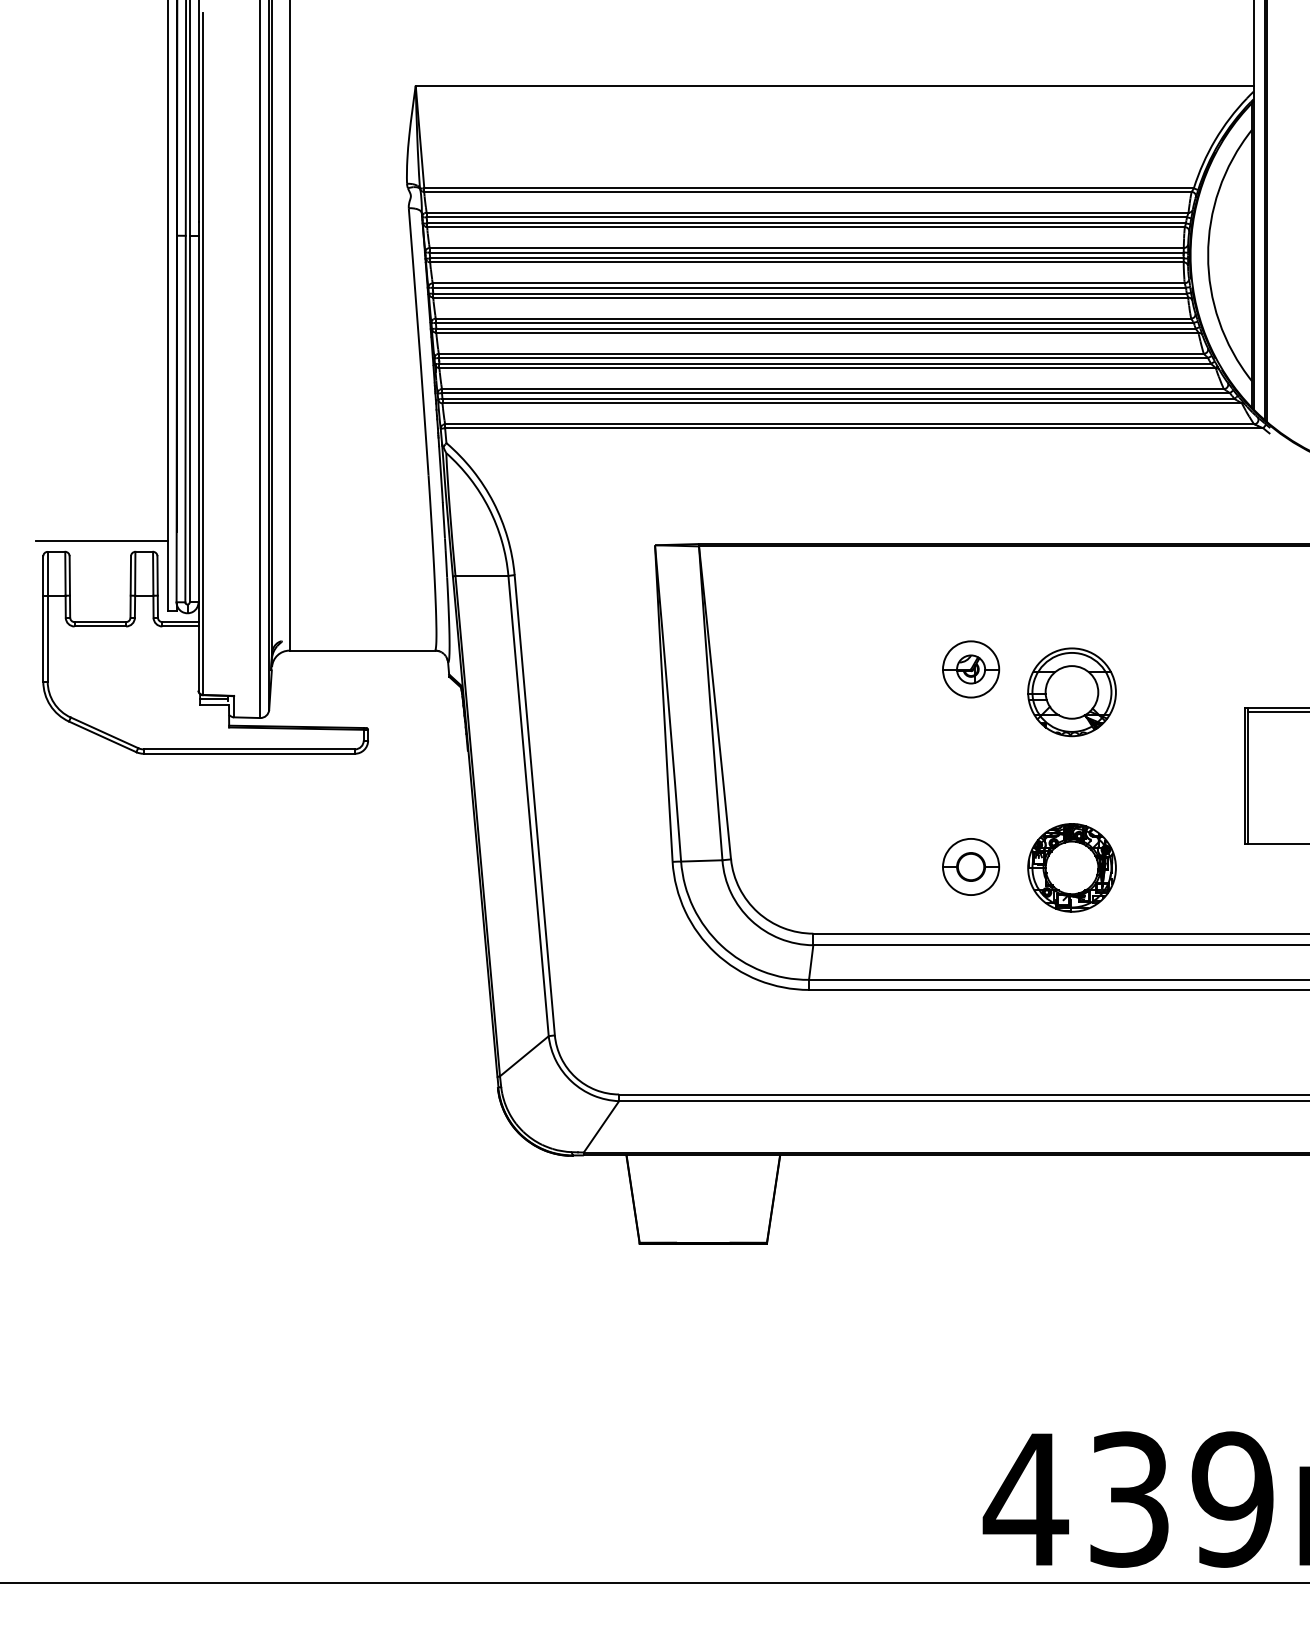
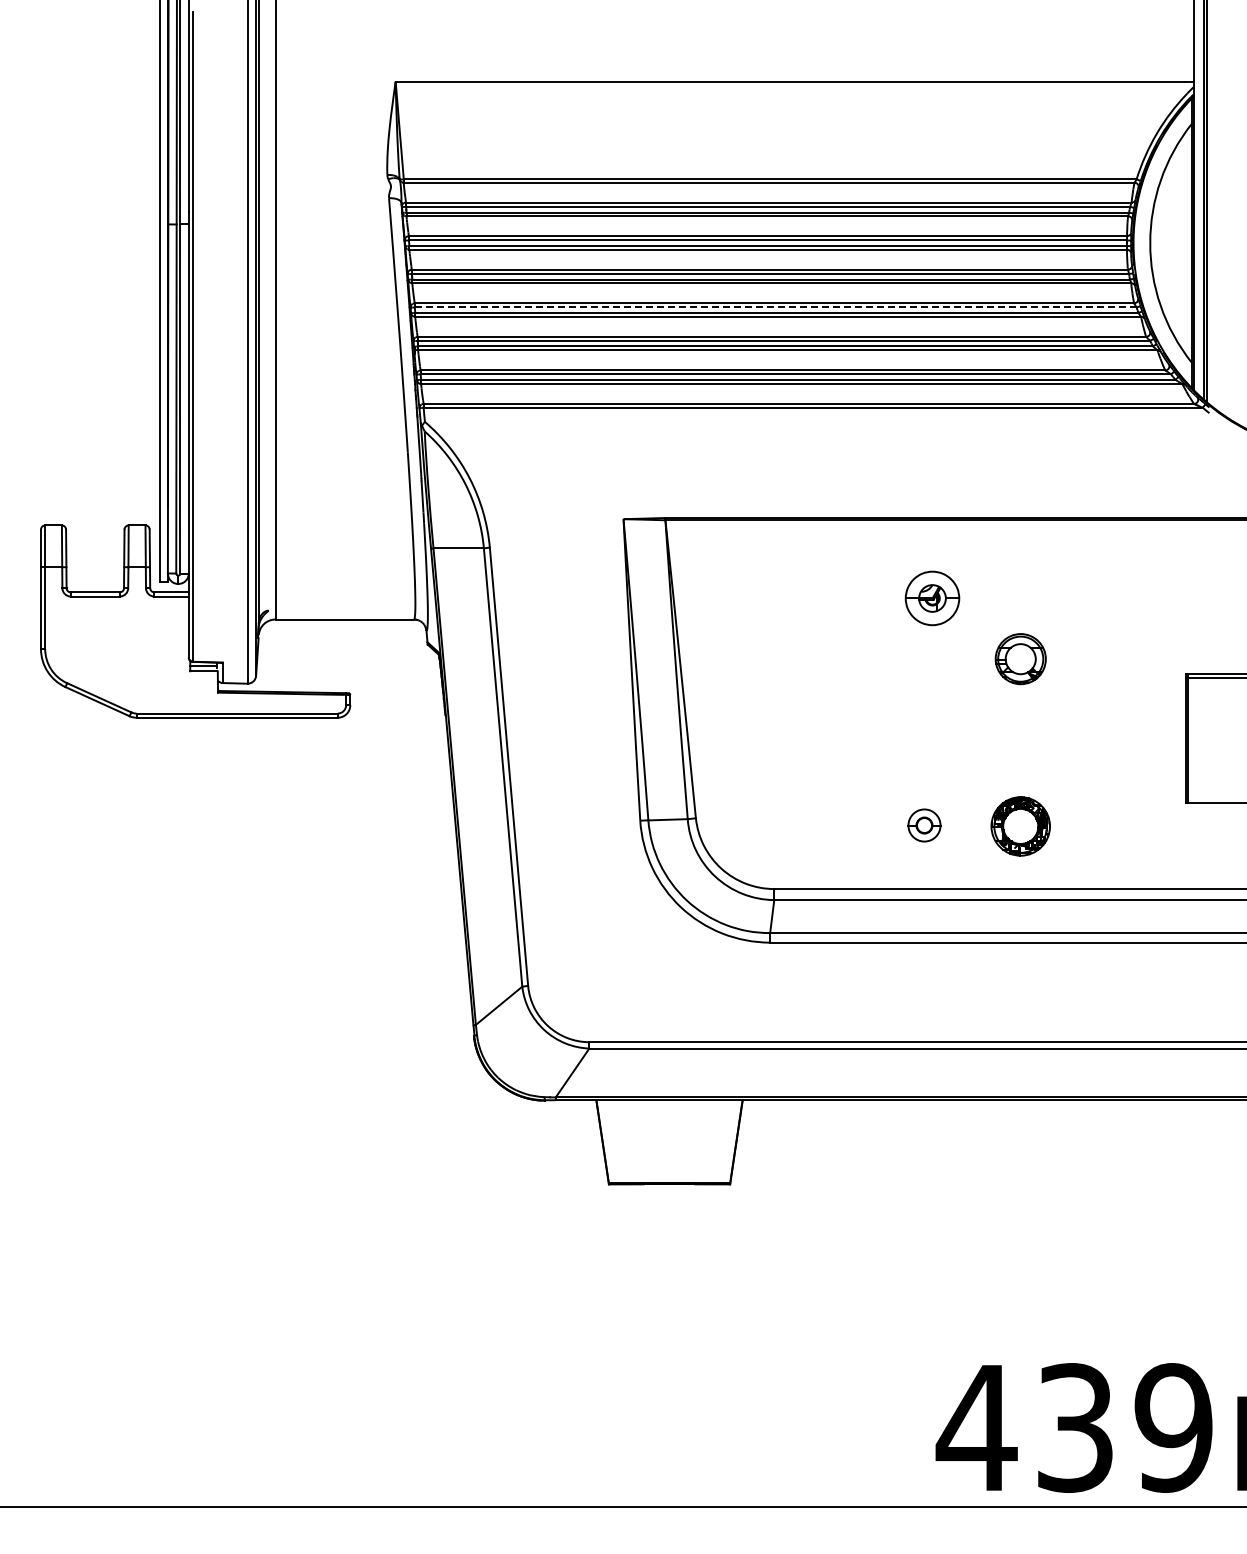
line: (814, 322) -> (775, 307), solid -> dashed
line: (101, 541) -> (96, 515), removed
part: (971, 669) -> (932, 598), moved
part: (1071, 691) -> (1020, 658), size x0.6
part: (971, 866) -> (924, 825), size x0.6
part: (1071, 867) -> (1020, 826), size x0.7

